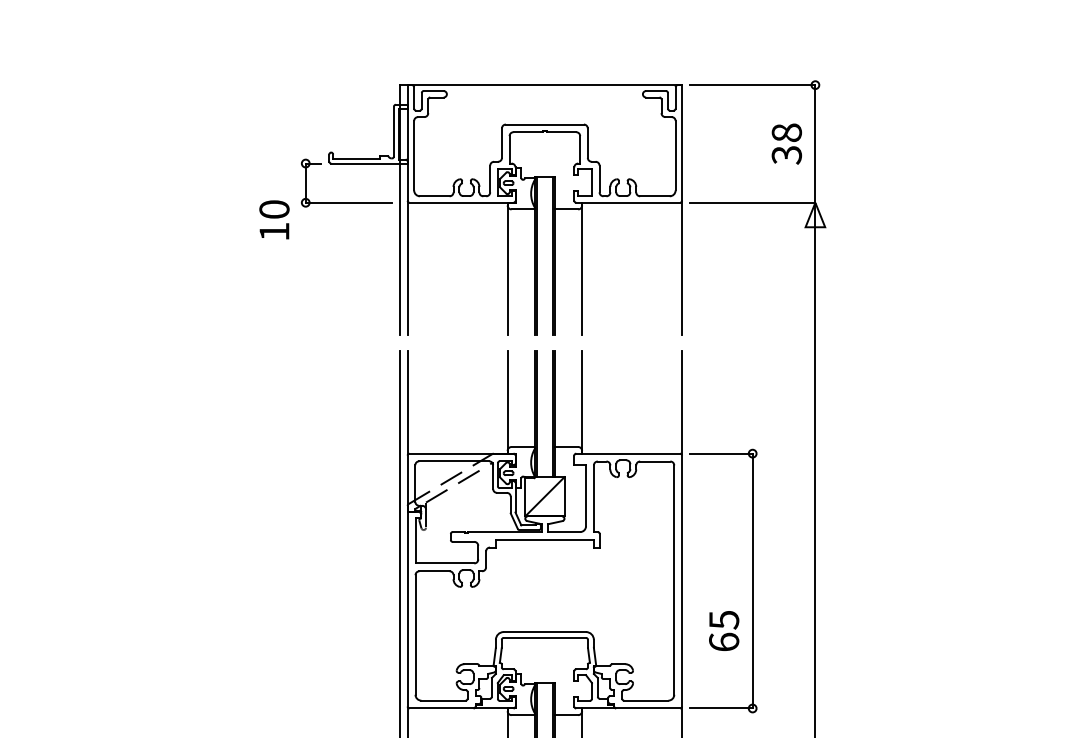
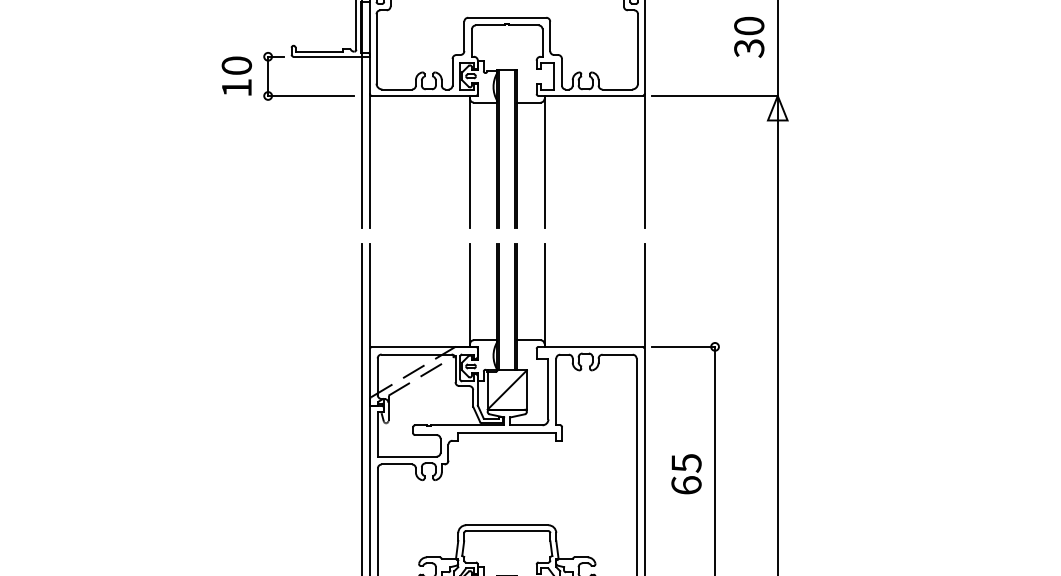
text: (786, 132) -> (748, 25), 38 -> 30
text: (274, 219) -> (236, 75), moved
text: (724, 630) -> (686, 473), moved

